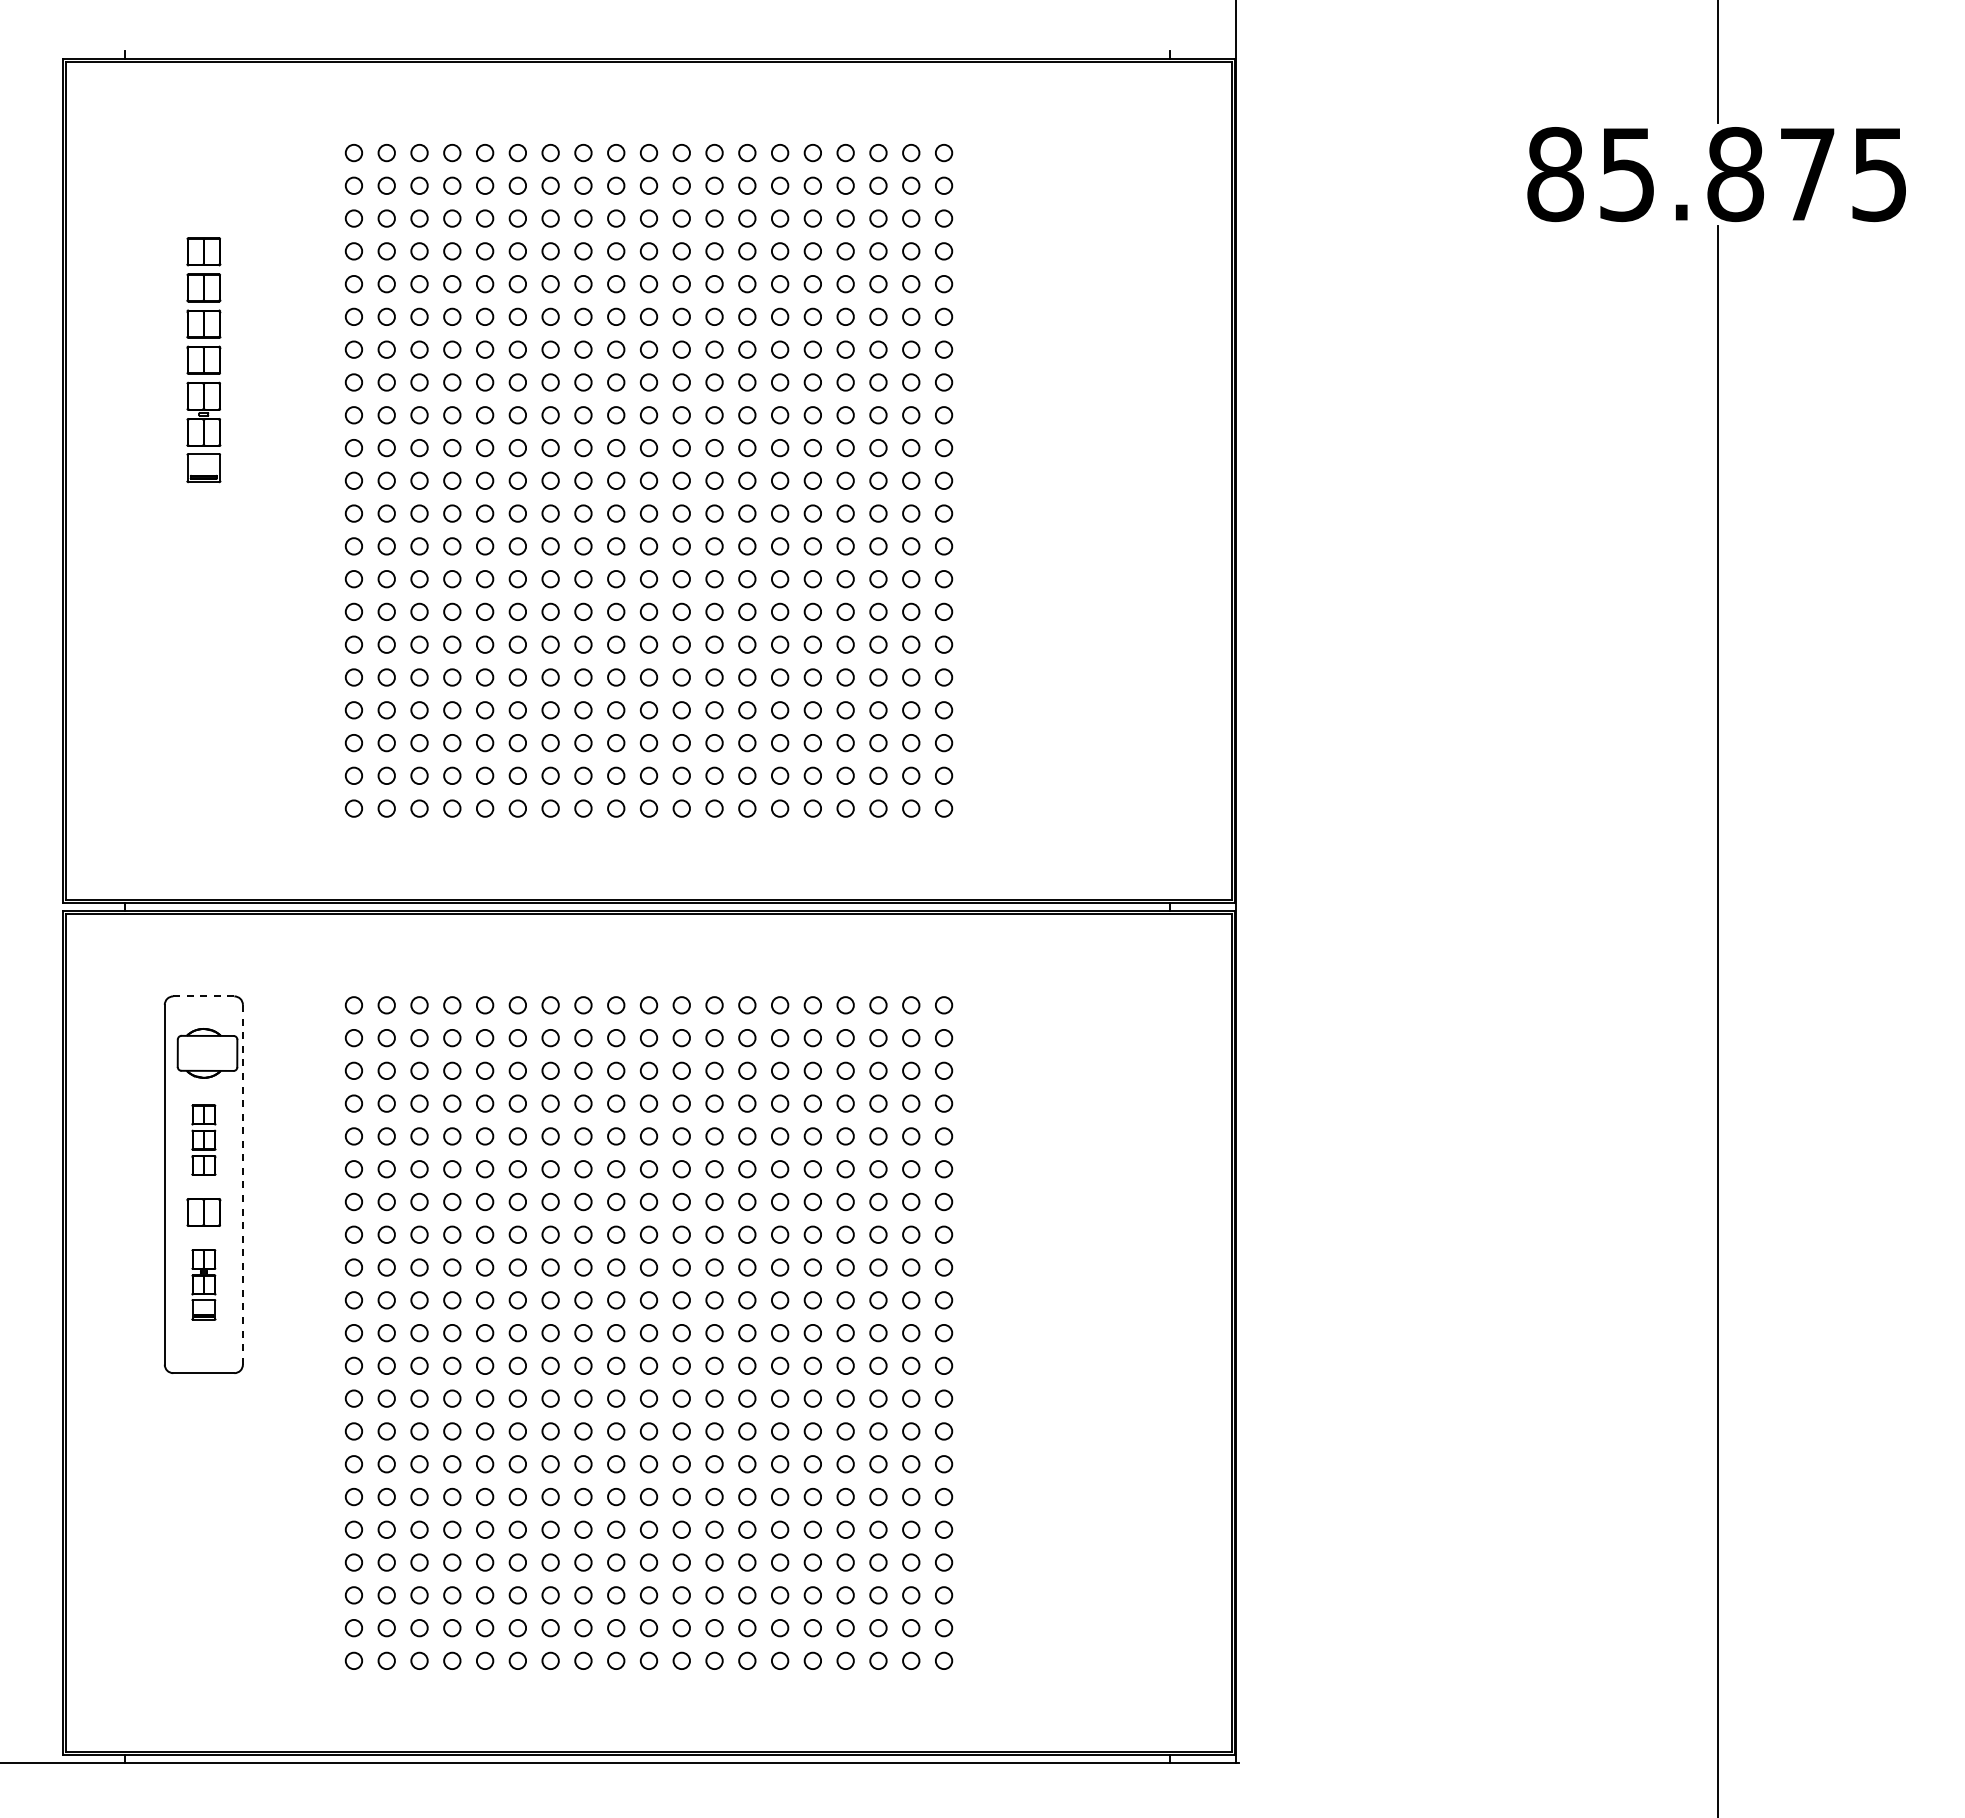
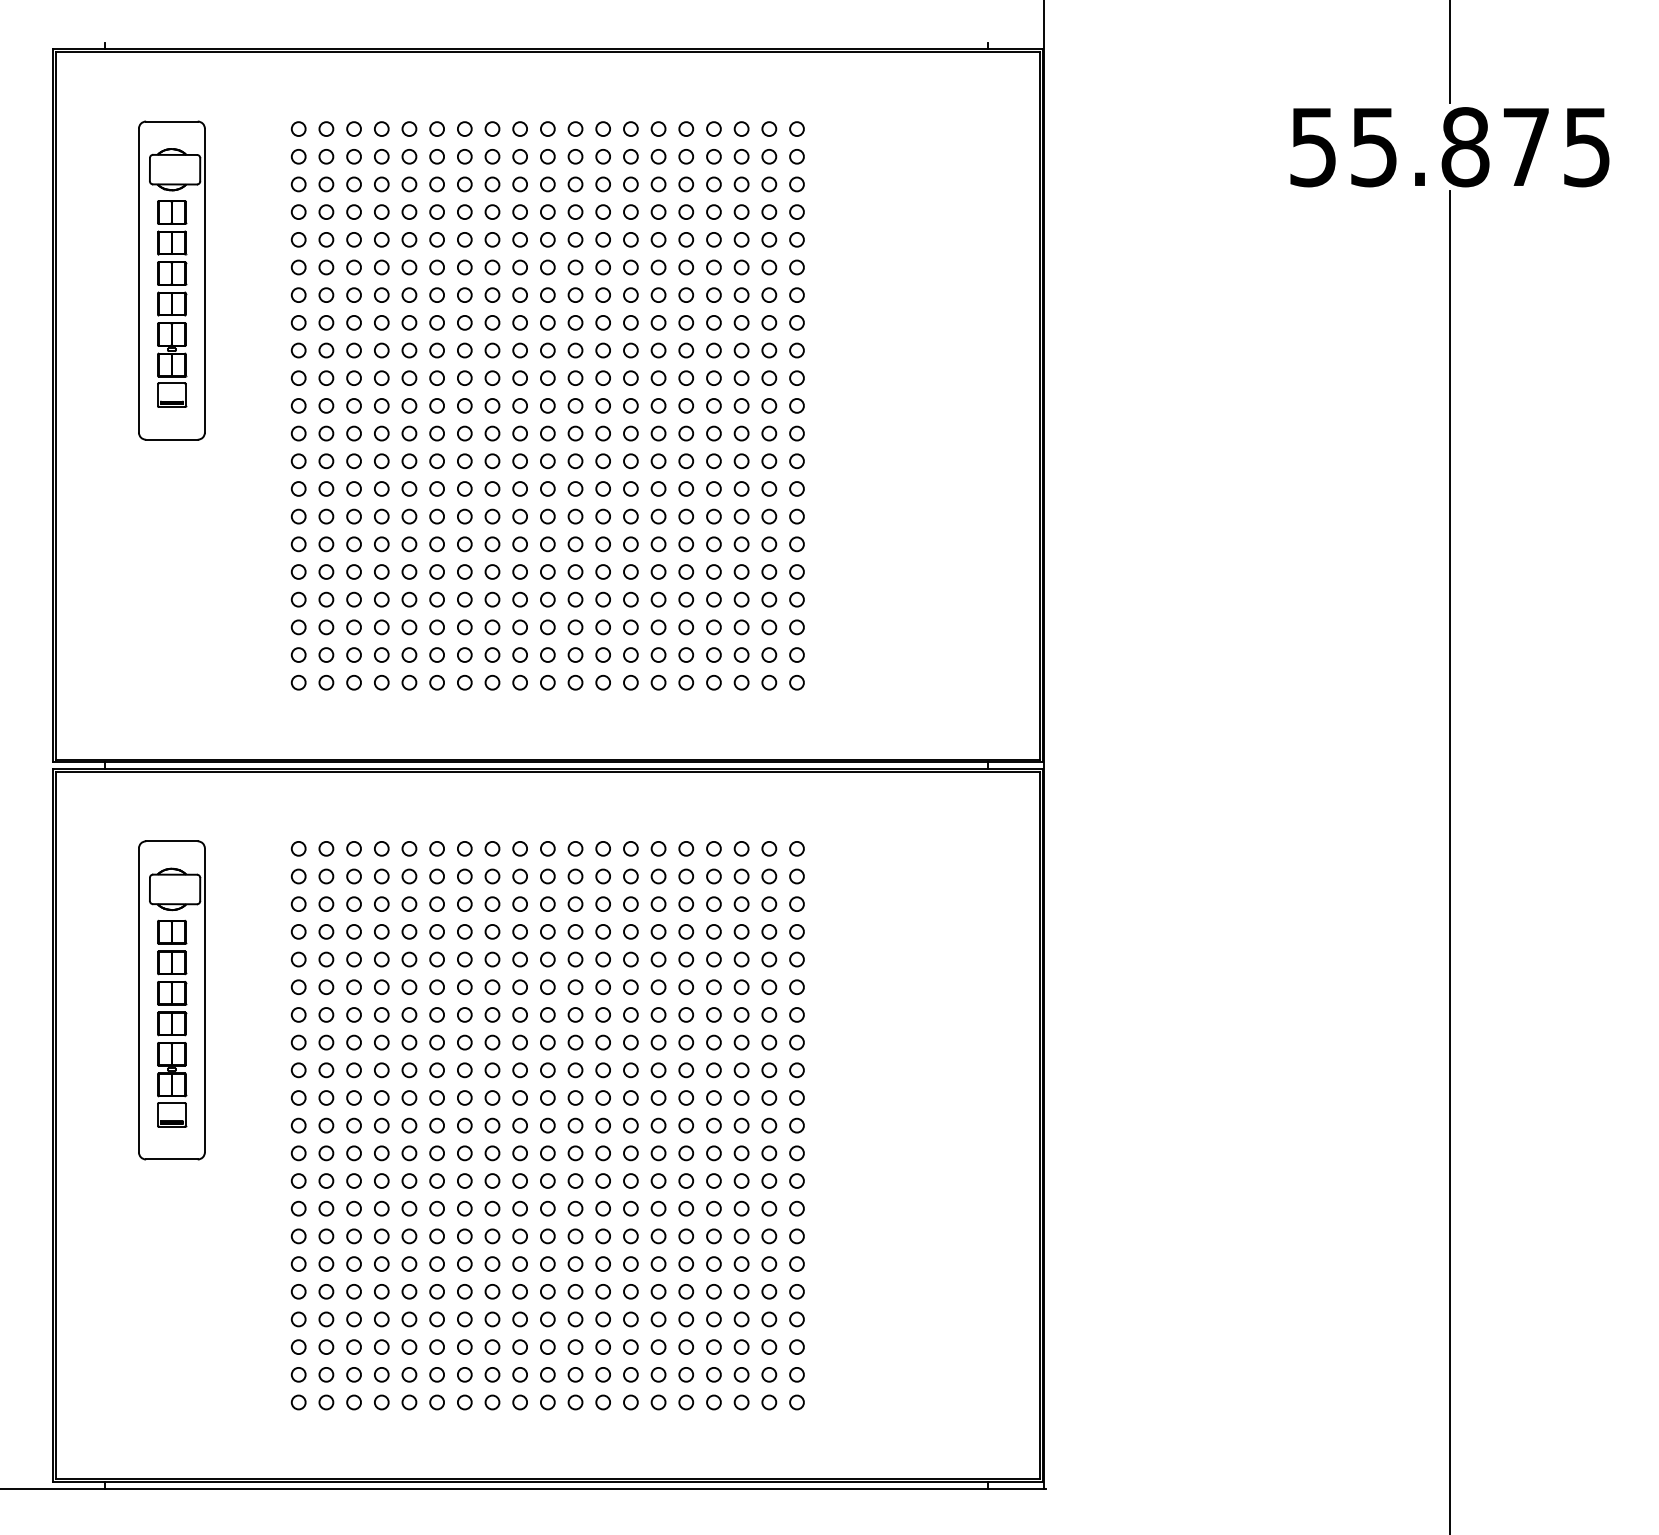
text: (1555, 174) -> (1313, 147), 85.875 -> 55.875
part: (203, 332) -> (171, 280), added
line: (203, 996) -> (171, 841), dashed -> solid
part: (203, 1139) -> (171, 962), size x1.43
line: (242, 1184) -> (204, 1000), dashed -> solid
part: (203, 1284) -> (171, 1084), size x1.43

